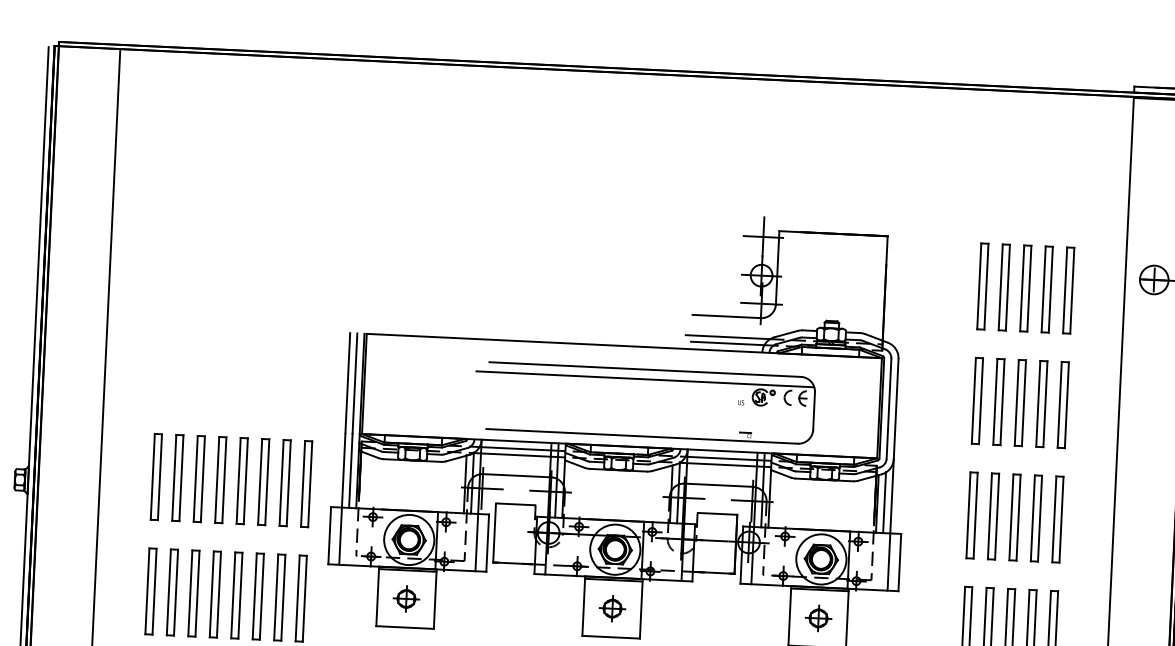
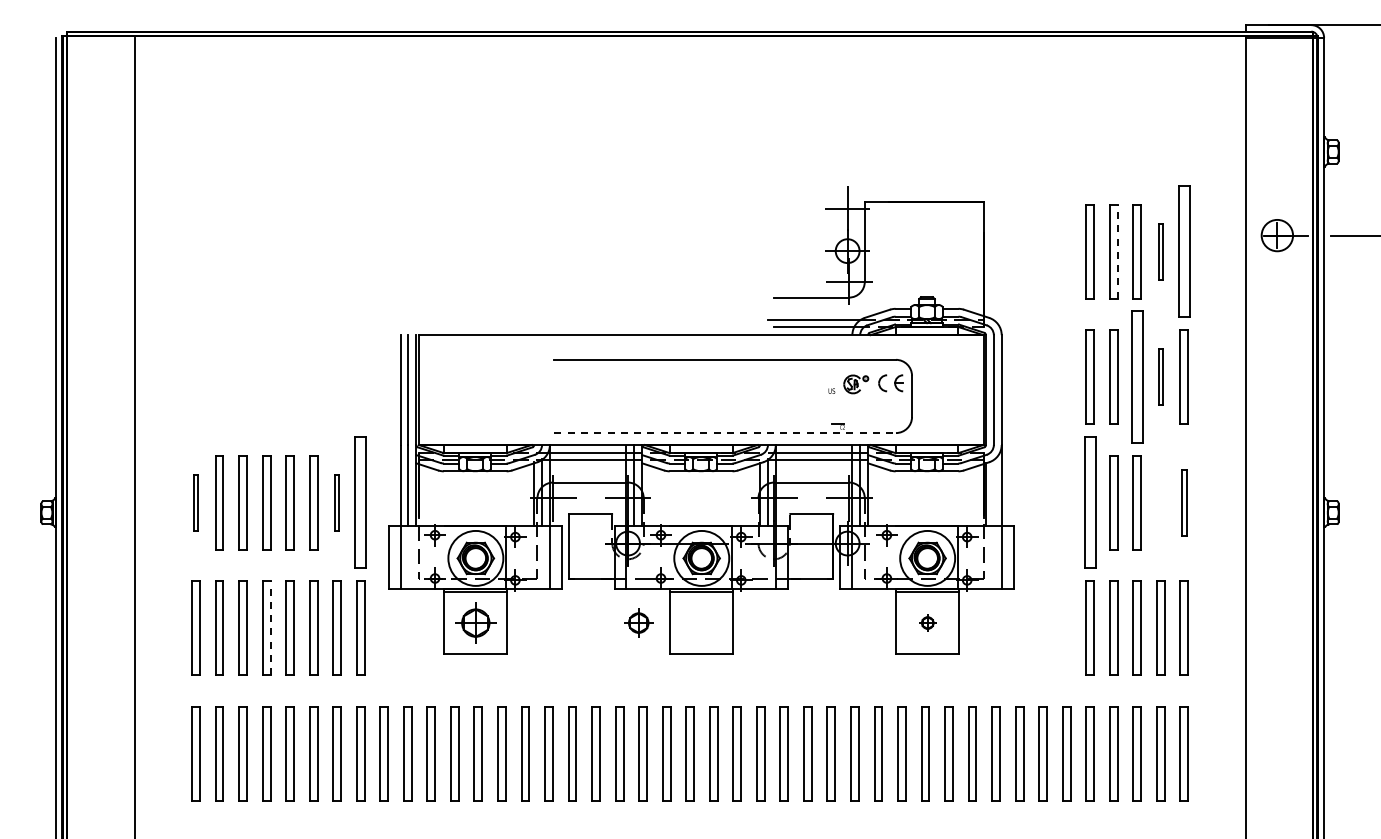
line: (1007, 287) -> (1117, 251), solid -> dashed
part: (1046, 289) -> (1160, 251), size x0.6
part: (1067, 290) -> (1183, 251), size x1.4
line: (645, 379) -> (725, 370), removed
part: (1019, 402) -> (1136, 376), size x1.4
part: (1041, 403) -> (1160, 376), size x0.6
line: (642, 436) -> (725, 433), solid -> dashed
part: (155, 476) -> (195, 502), size x0.6
part: (284, 482) -> (336, 502), size x0.6
part: (306, 484) -> (360, 502), size x1.4
line: (884, 502) -> (993, 492), removed
part: (971, 515) -> (1089, 502), size x1.4
part: (1036, 518) -> (1160, 502), removed
part: (1057, 519) -> (1183, 502), size x0.7
line: (218, 594) -> (270, 627), solid -> dashed
part: (406, 598) -> (475, 622), size x1.4
part: (612, 608) -> (638, 622), moved
part: (818, 617) -> (927, 622), size x0.6

